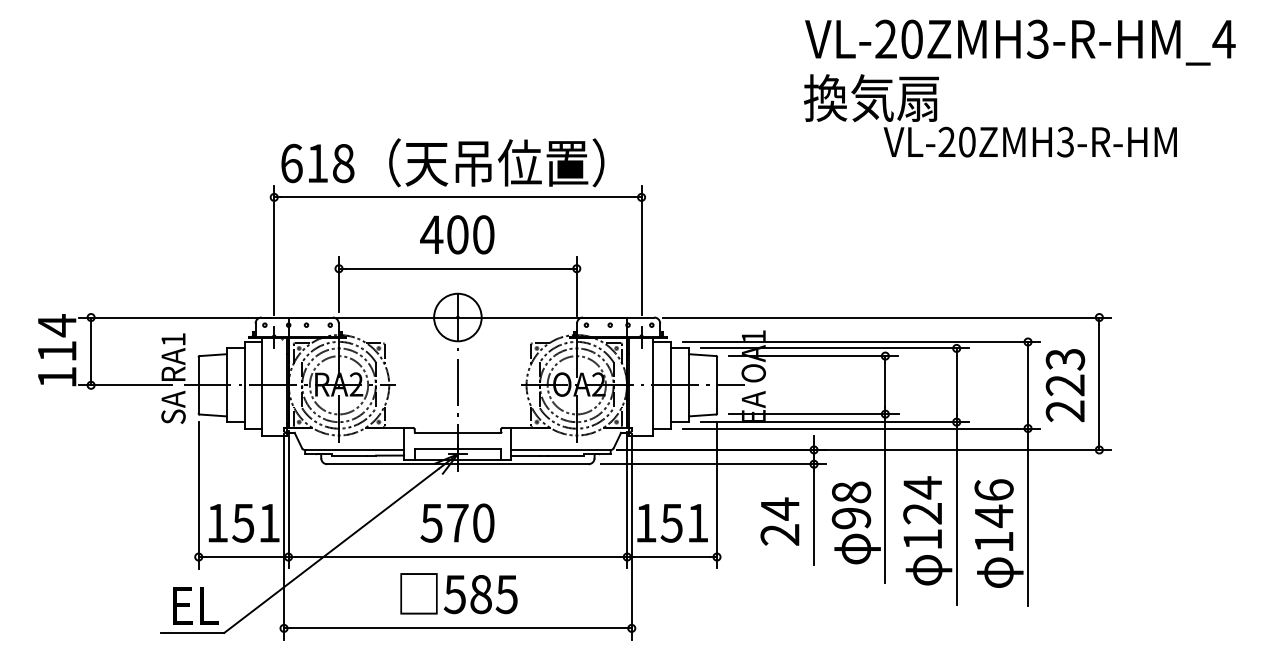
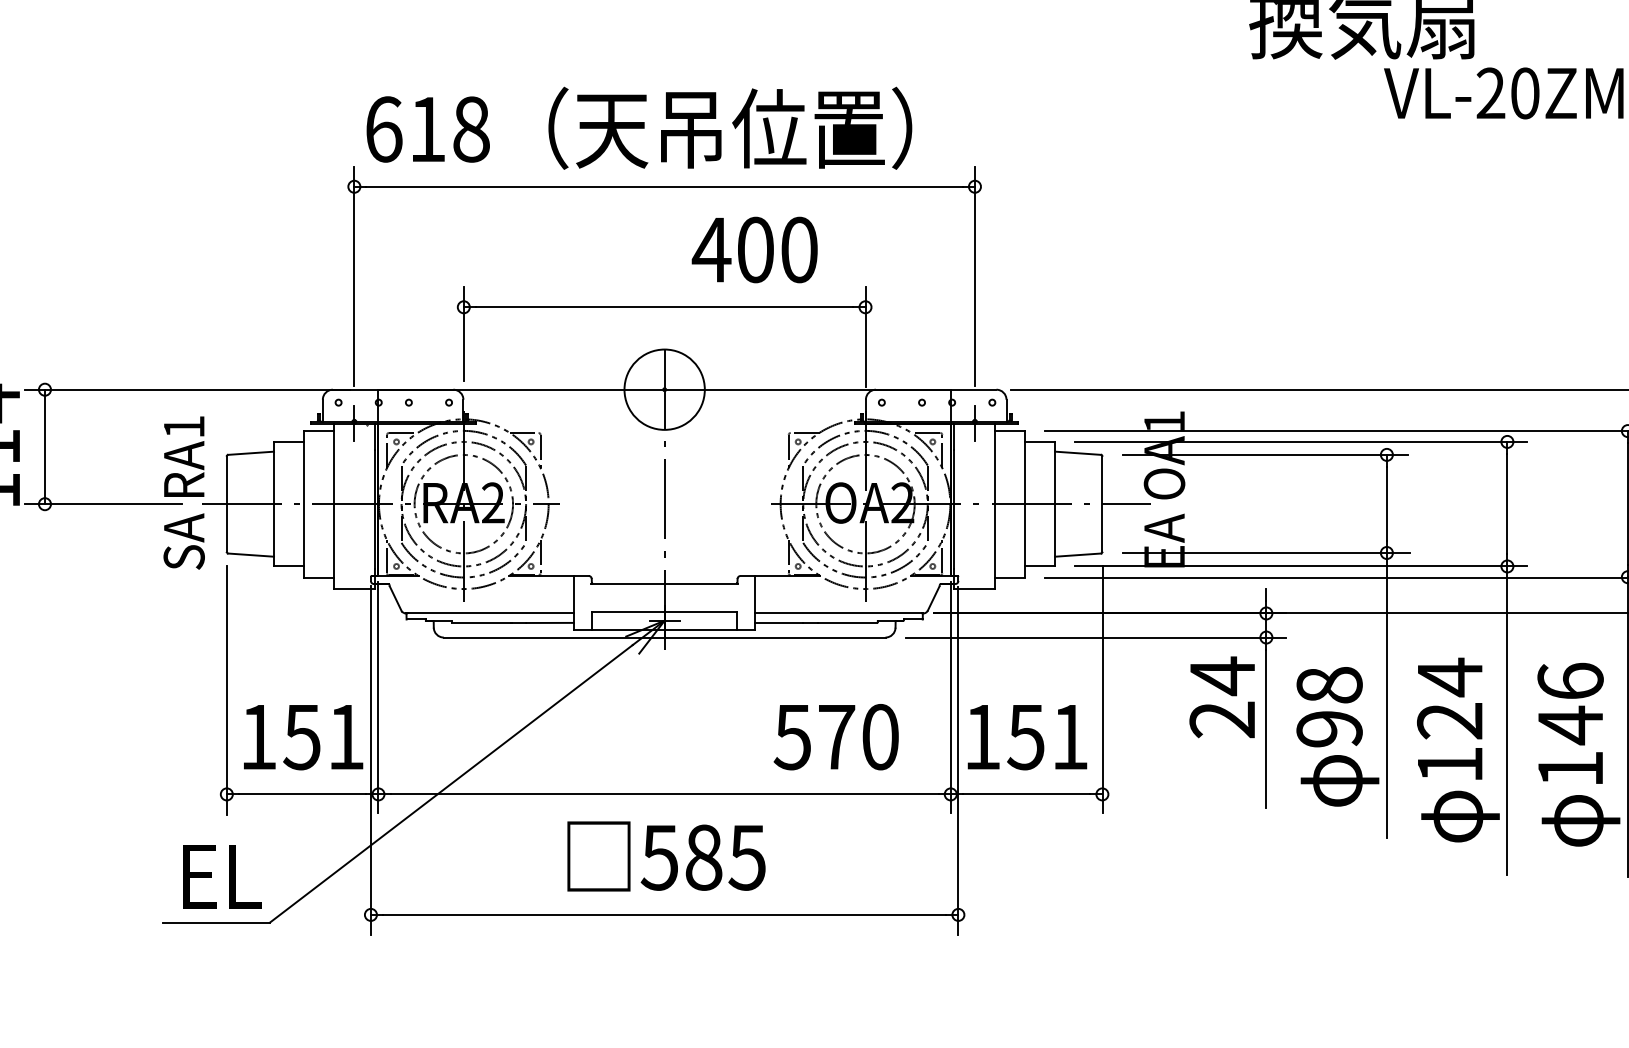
text: (457, 234) -> (755, 249), moved
text: (779, 521) -> (1221, 697), moved
text: (457, 522) -> (836, 735), moved

